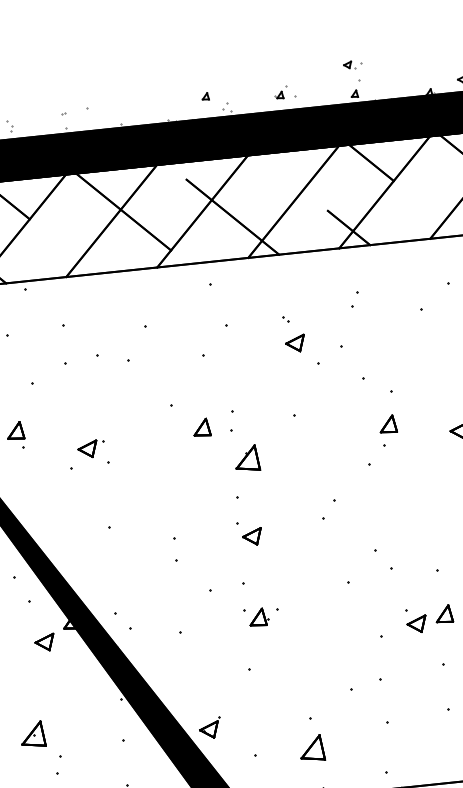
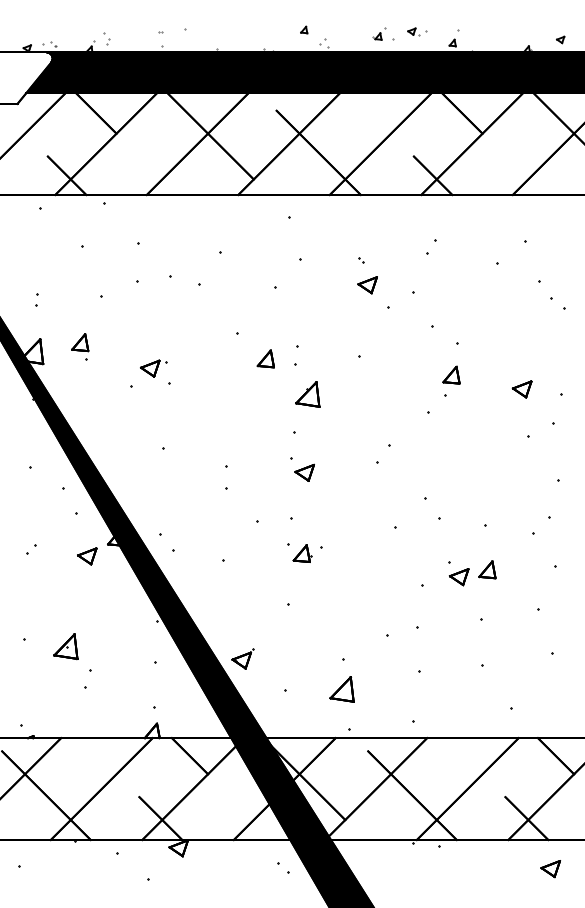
part: (353, 64) -> (417, 31), moved

